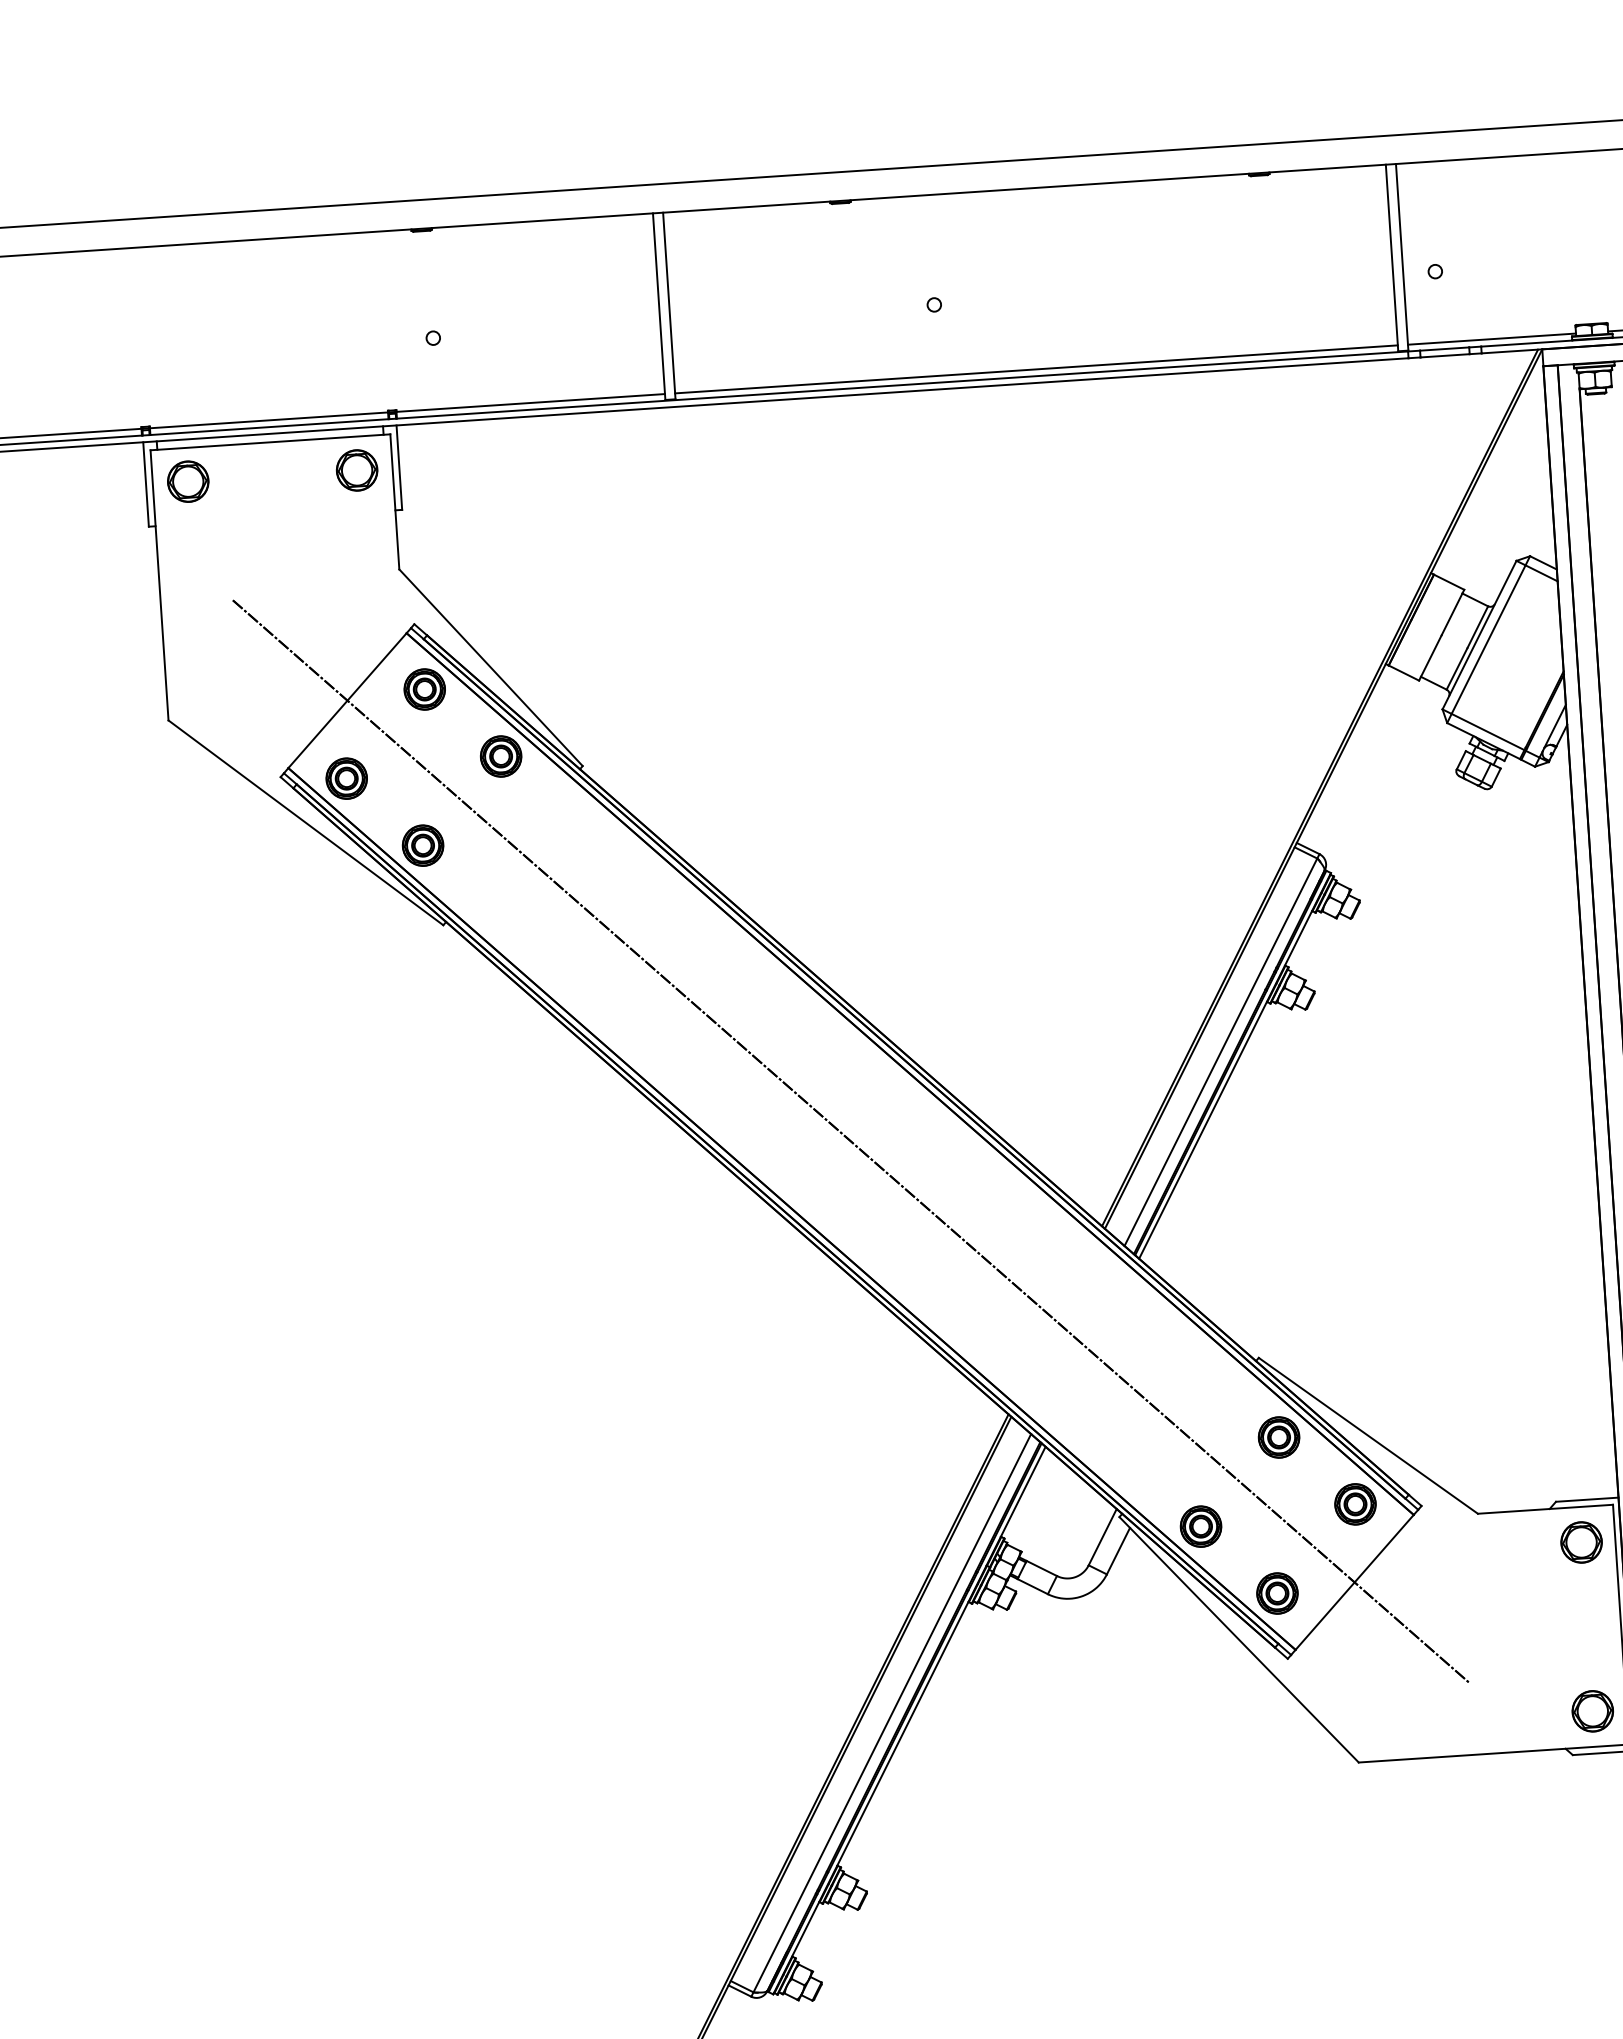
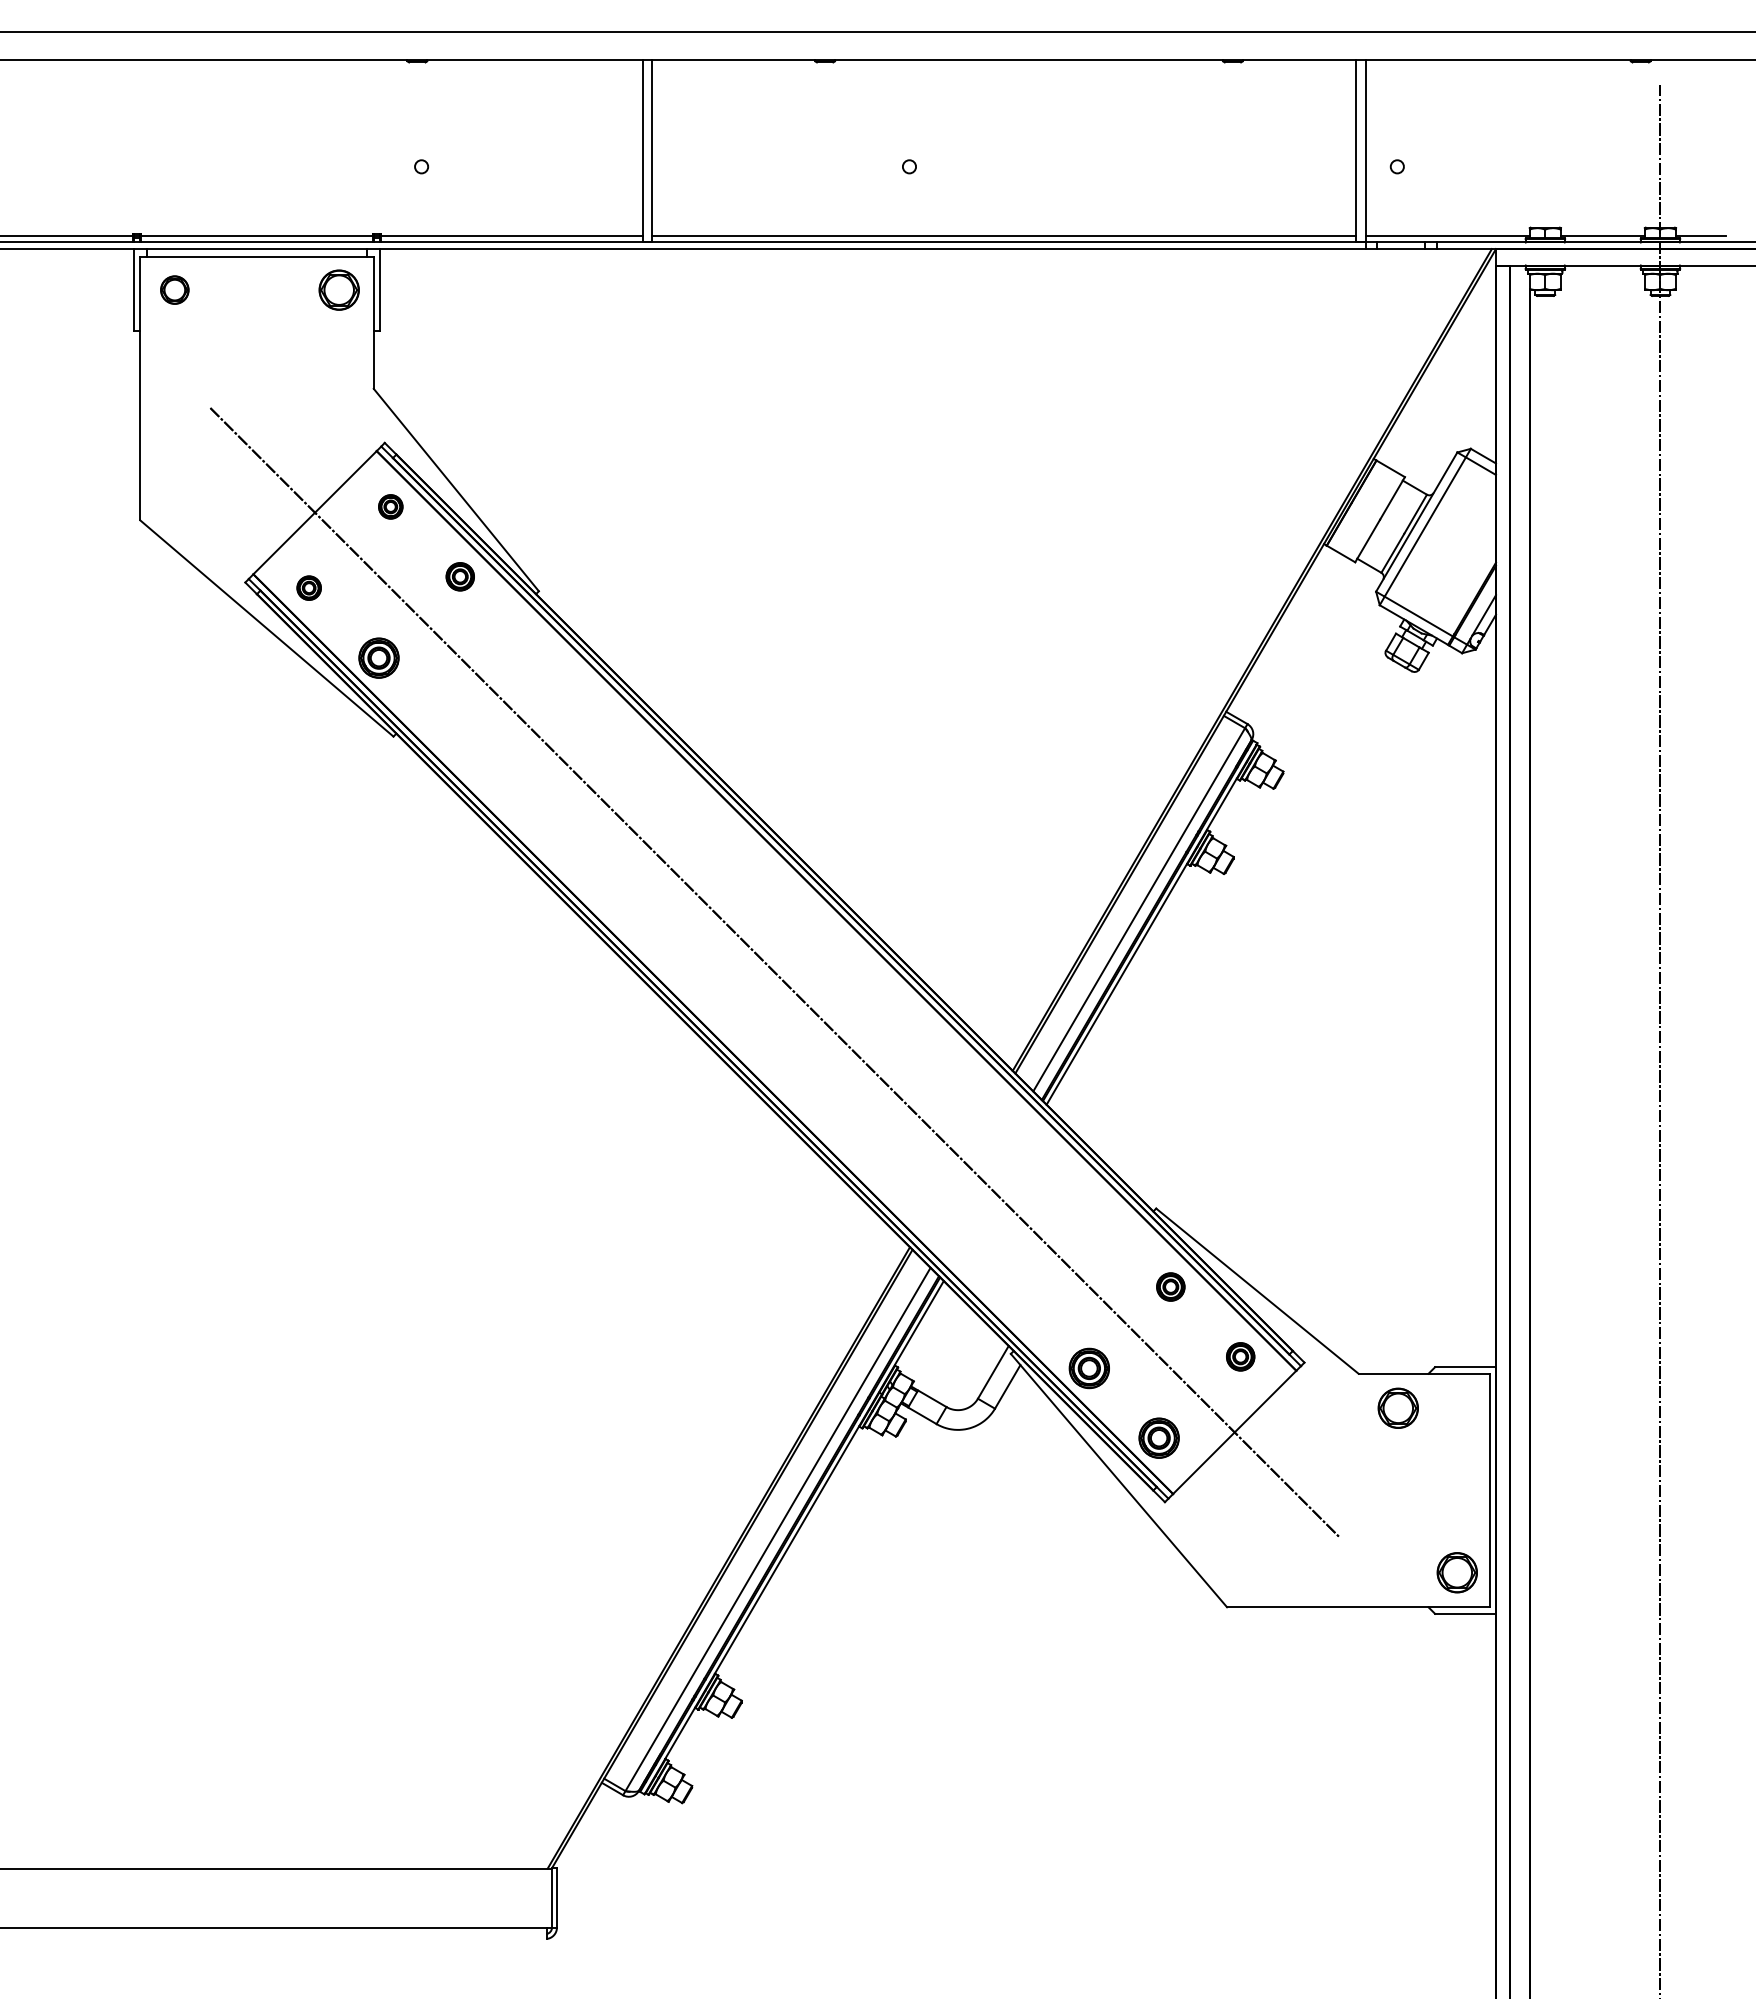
part: (187, 481) -> (174, 289), size x0.7
part: (424, 689) -> (390, 506), size x0.6
part: (500, 756) -> (459, 576), size x0.7
part: (345, 777) -> (308, 587), size x0.6
part: (1278, 1436) -> (1170, 1286), size x0.7
part: (1355, 1504) -> (1240, 1356), size x0.7
part: (1580, 1541) -> (1397, 1407), moved

